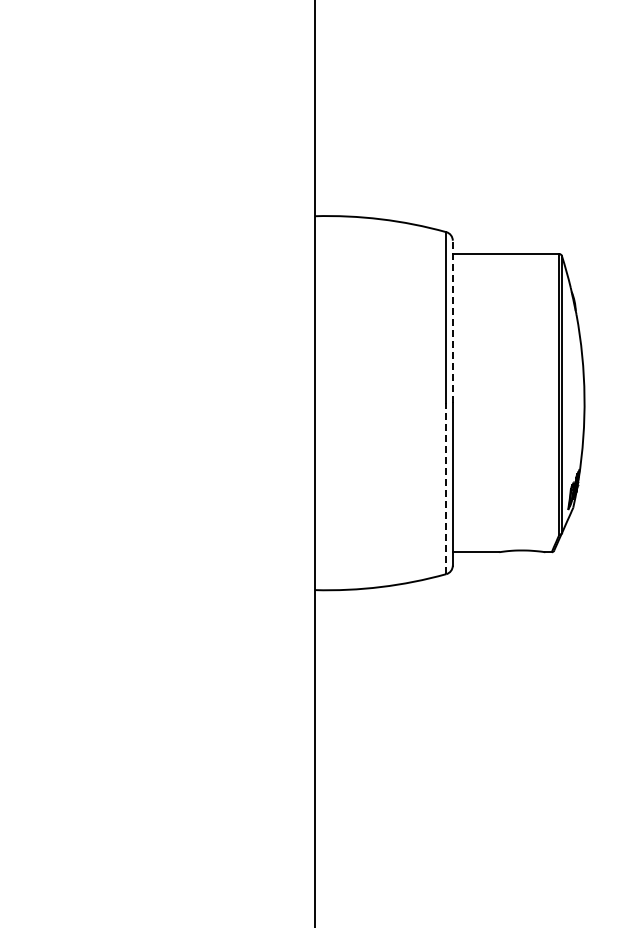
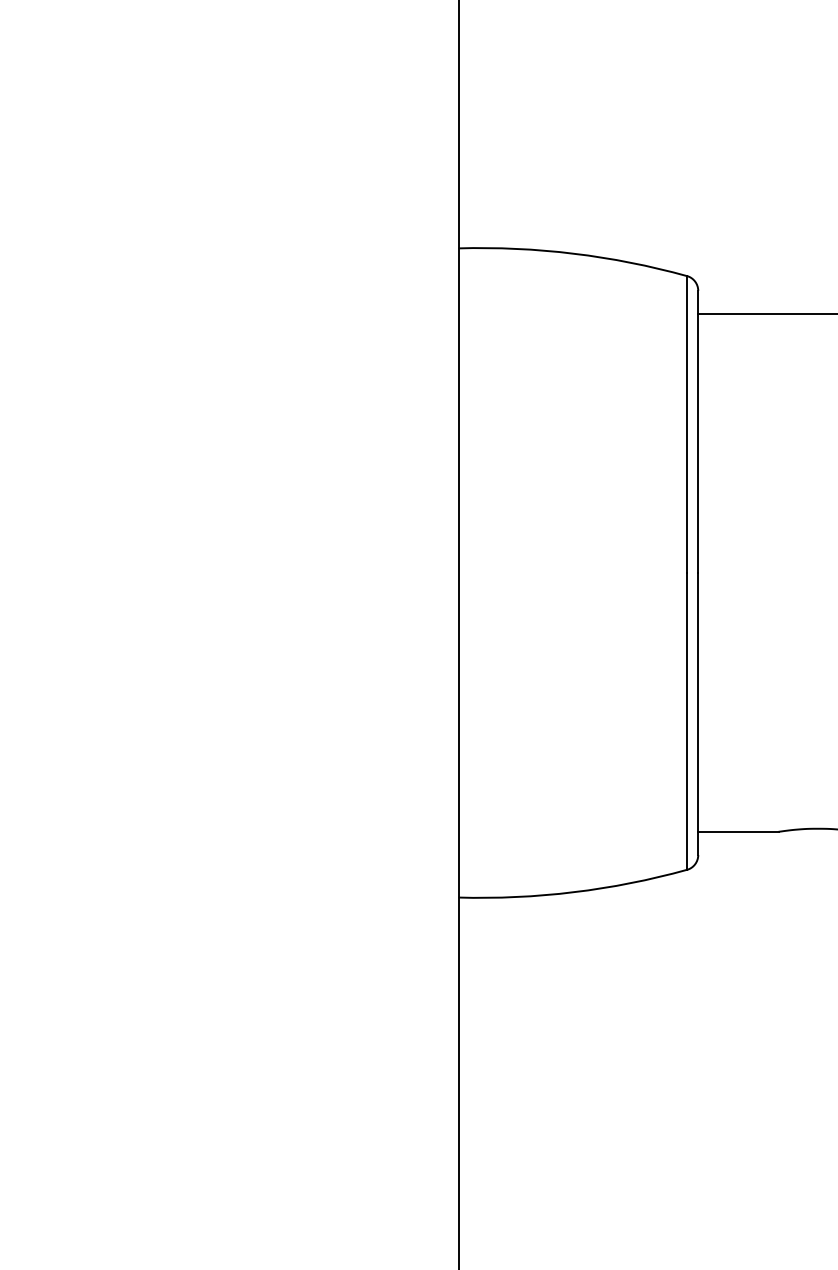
line: (452, 321) -> (697, 431), dashed -> solid
line: (446, 488) -> (687, 721), dashed -> solid

